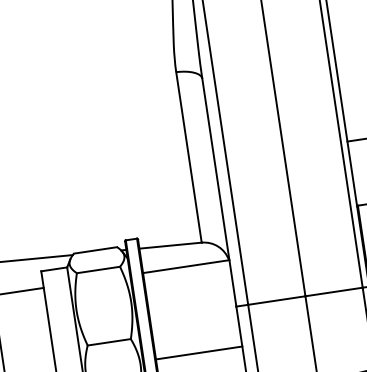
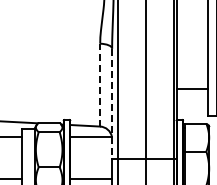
line: (189, 155) -> (100, 84), solid -> dashed
line: (220, 193) -> (112, 104), solid -> dashed

